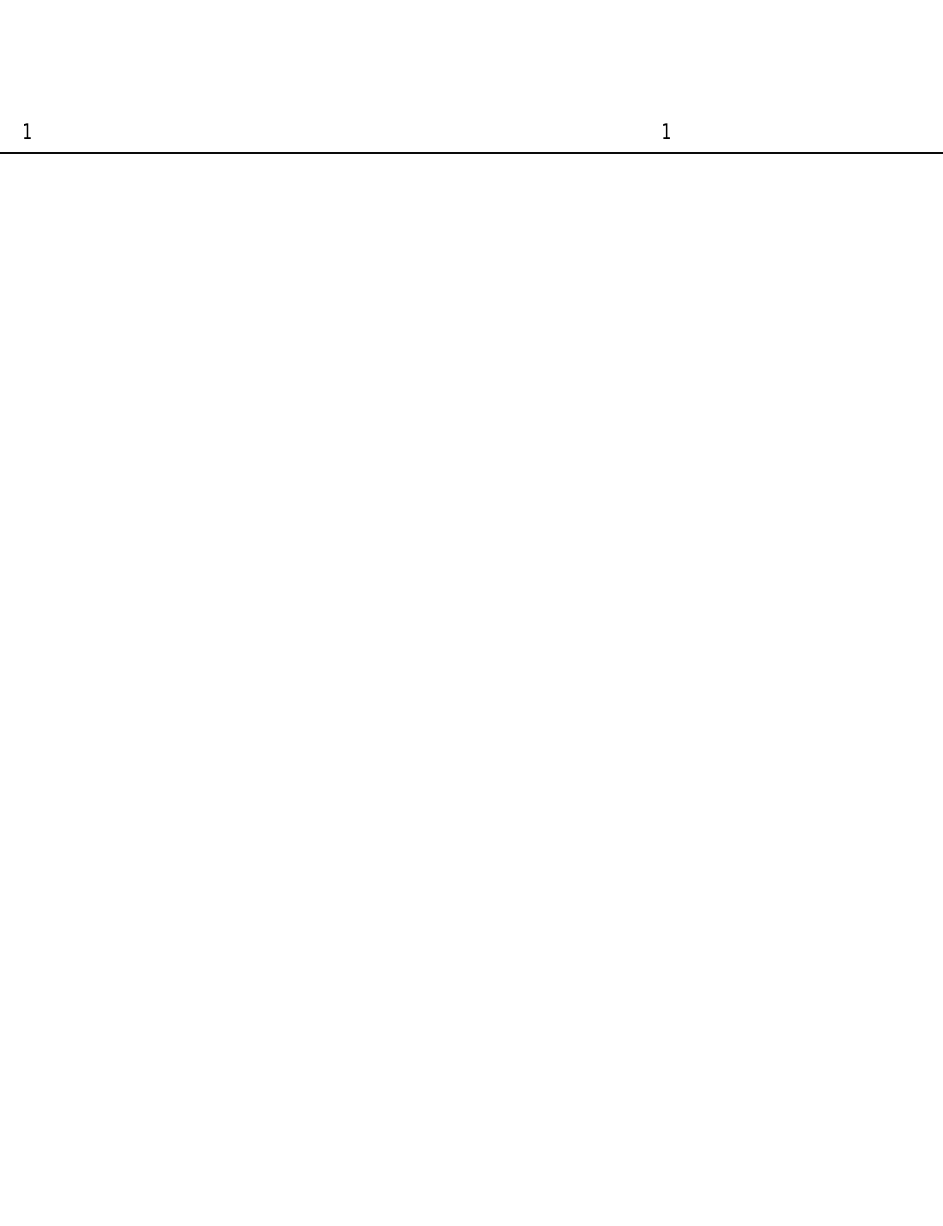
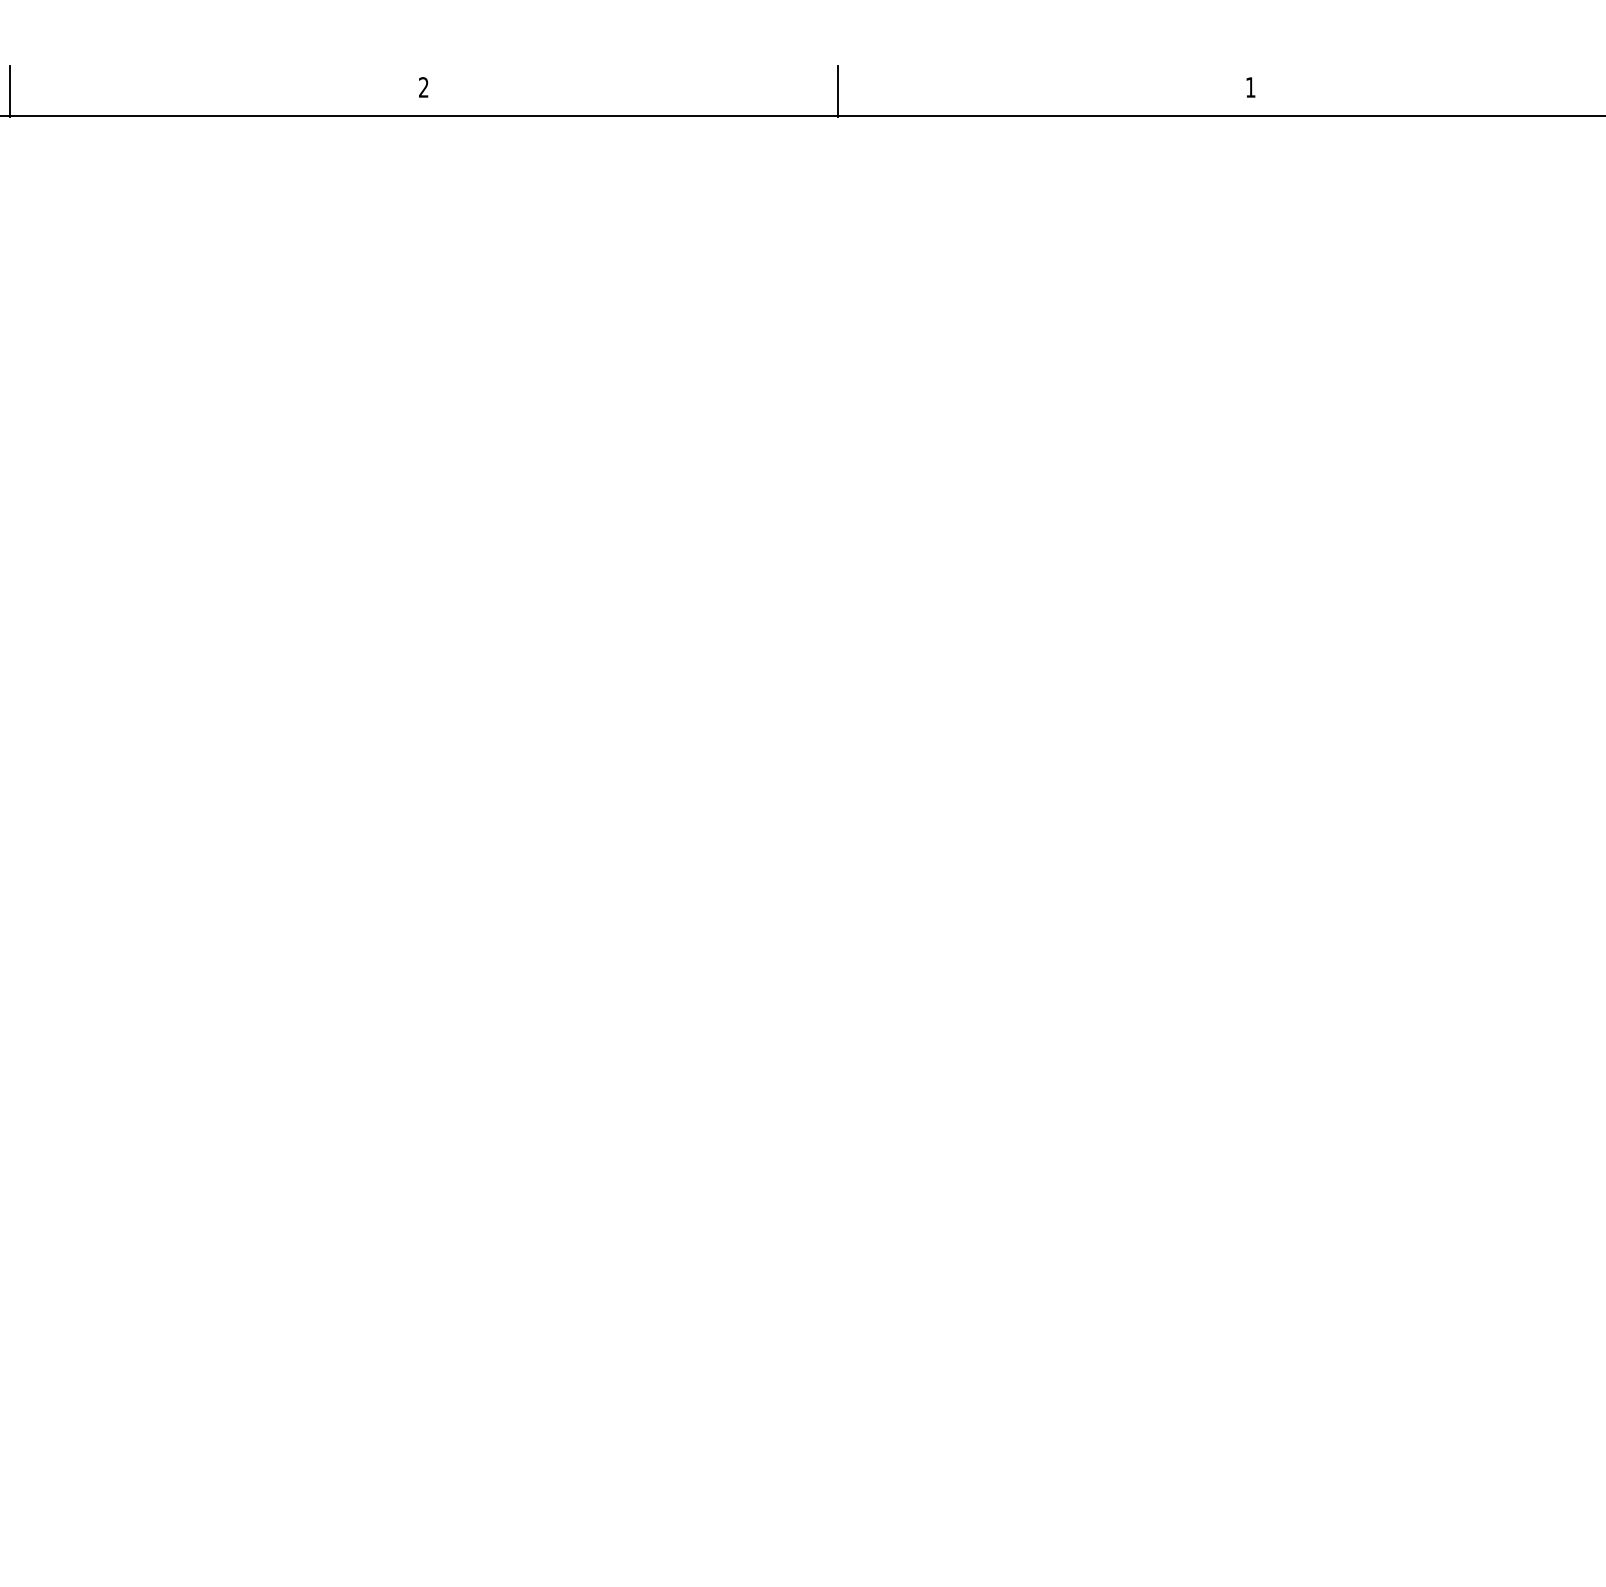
text: (26, 131) -> (423, 87), 1 -> 2
line: (346, 134) -> (837, 91), added

